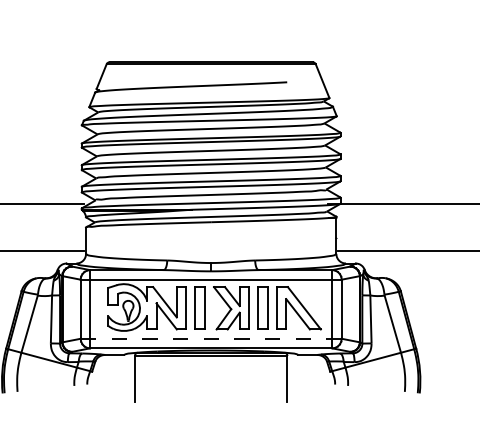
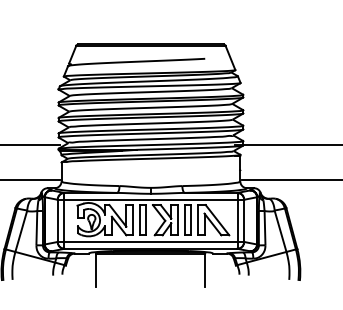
line: (210, 338) -> (150, 241), dashed -> solid

